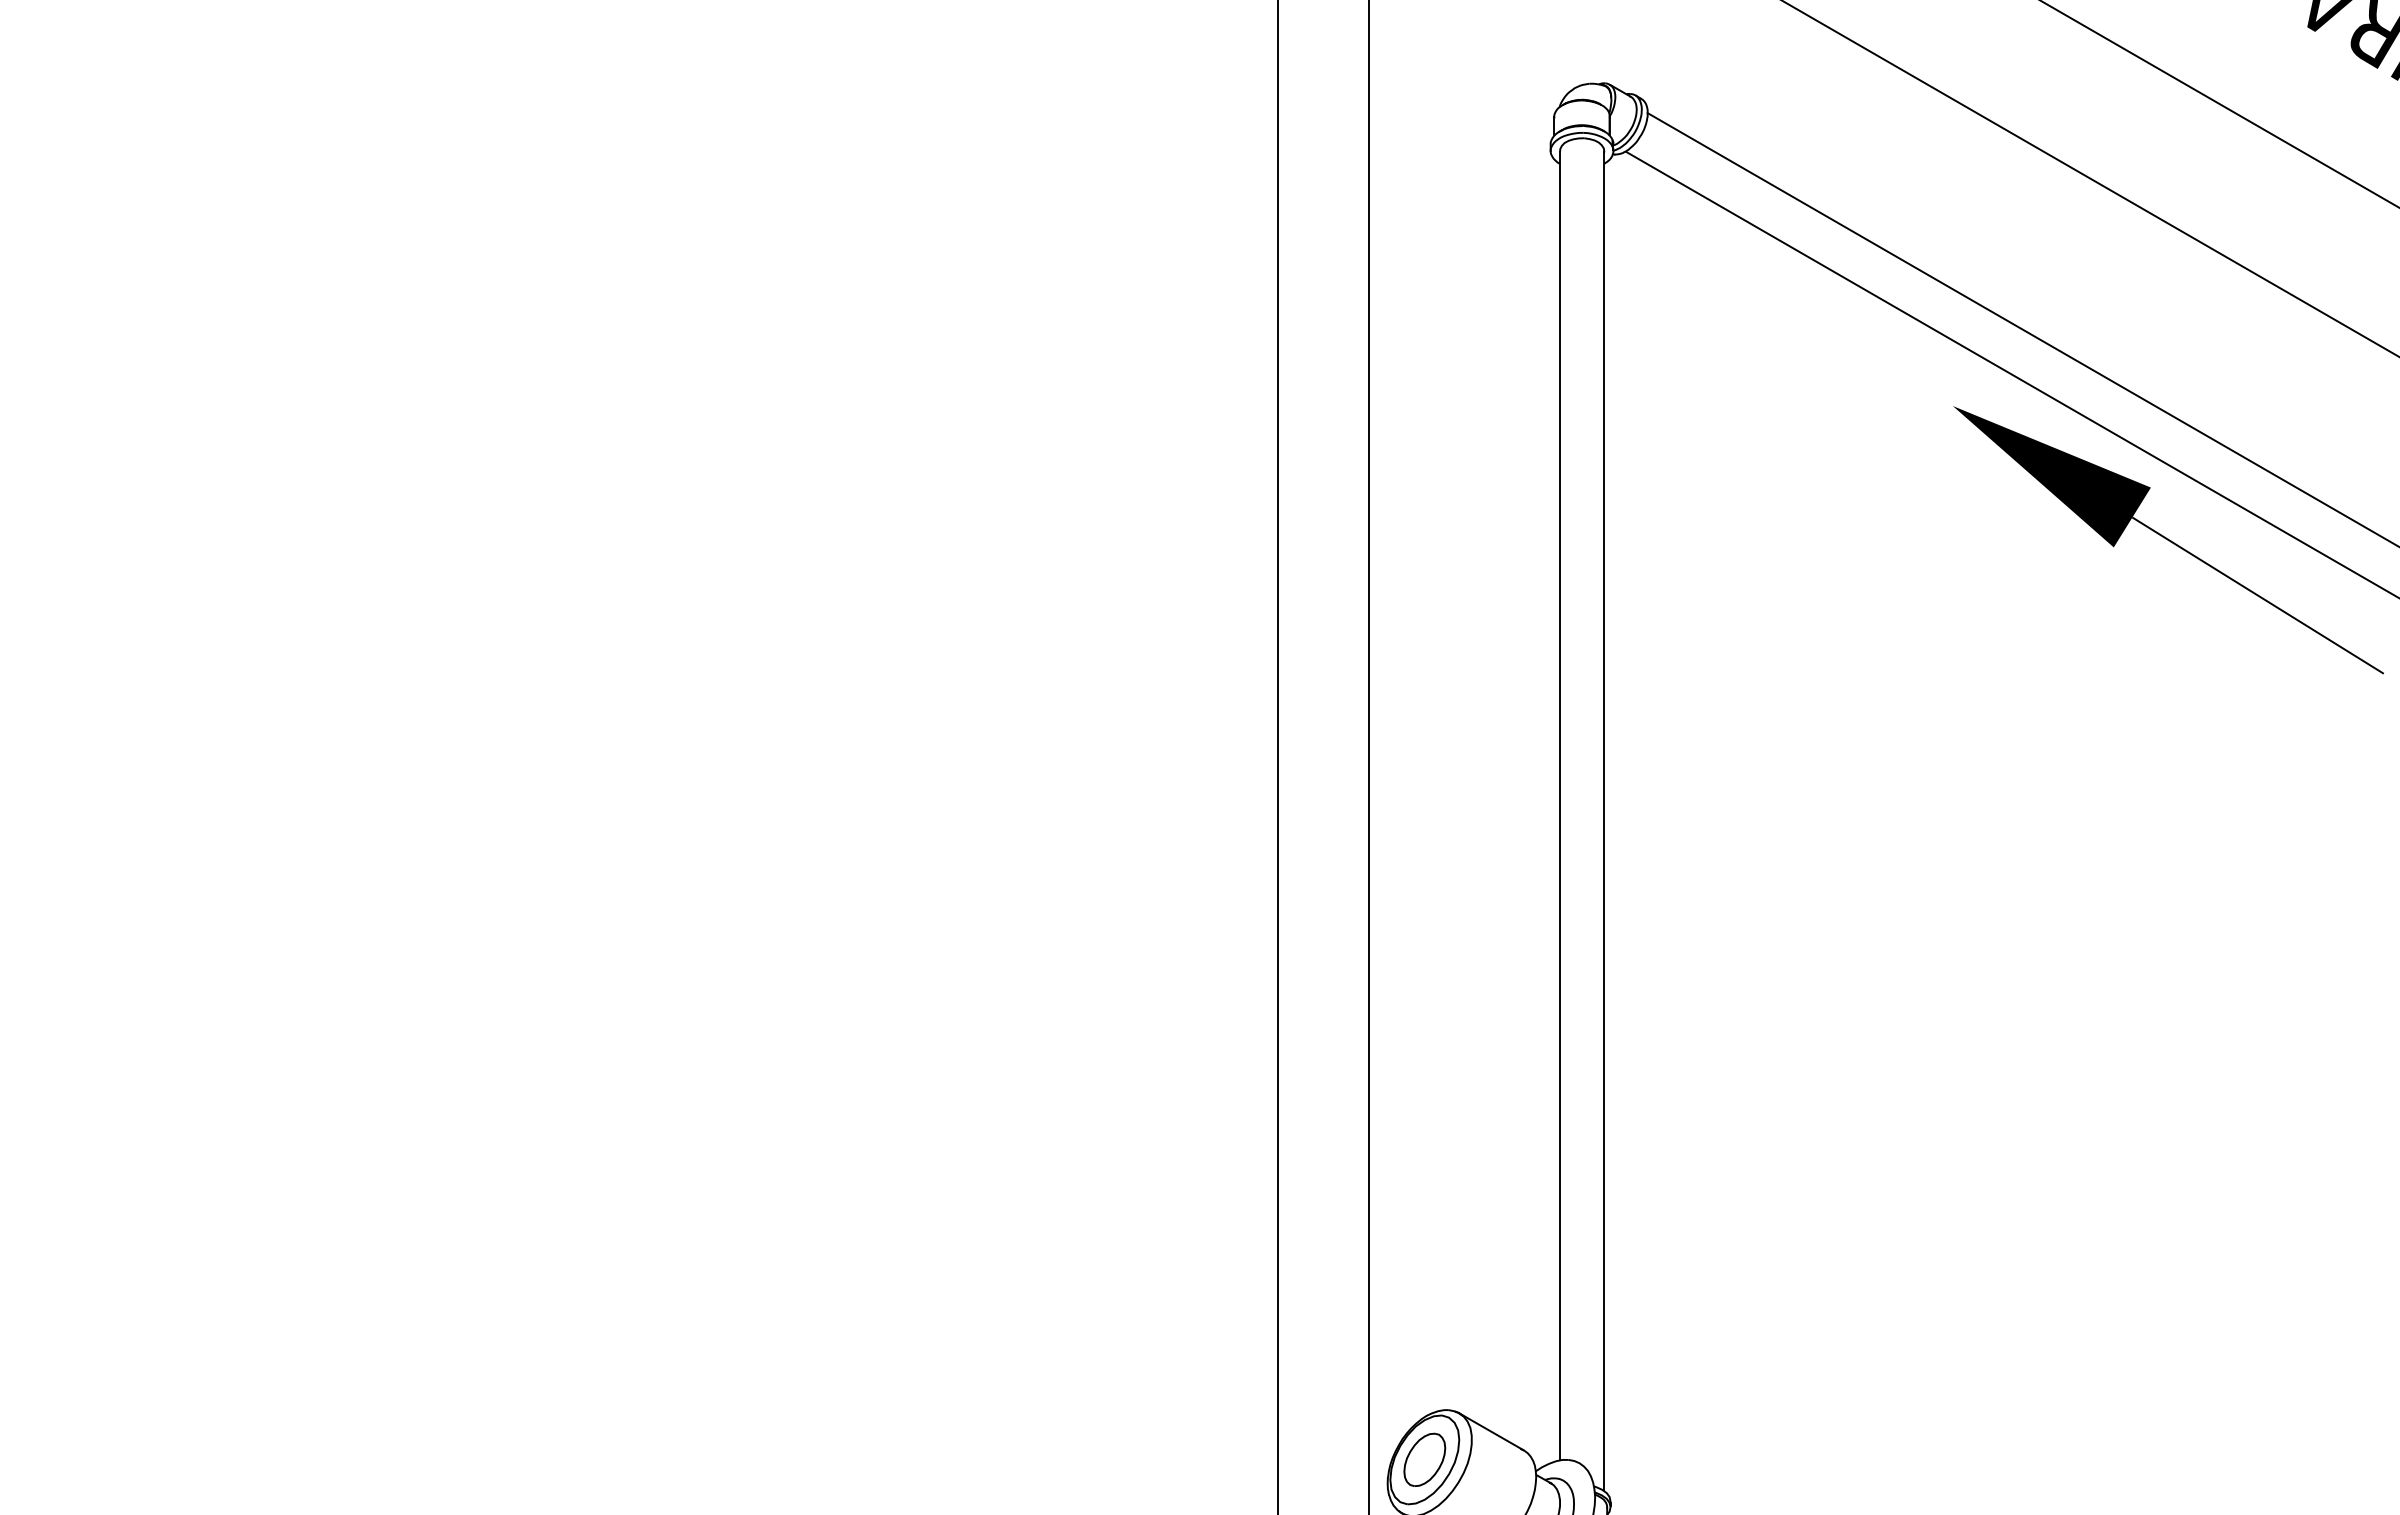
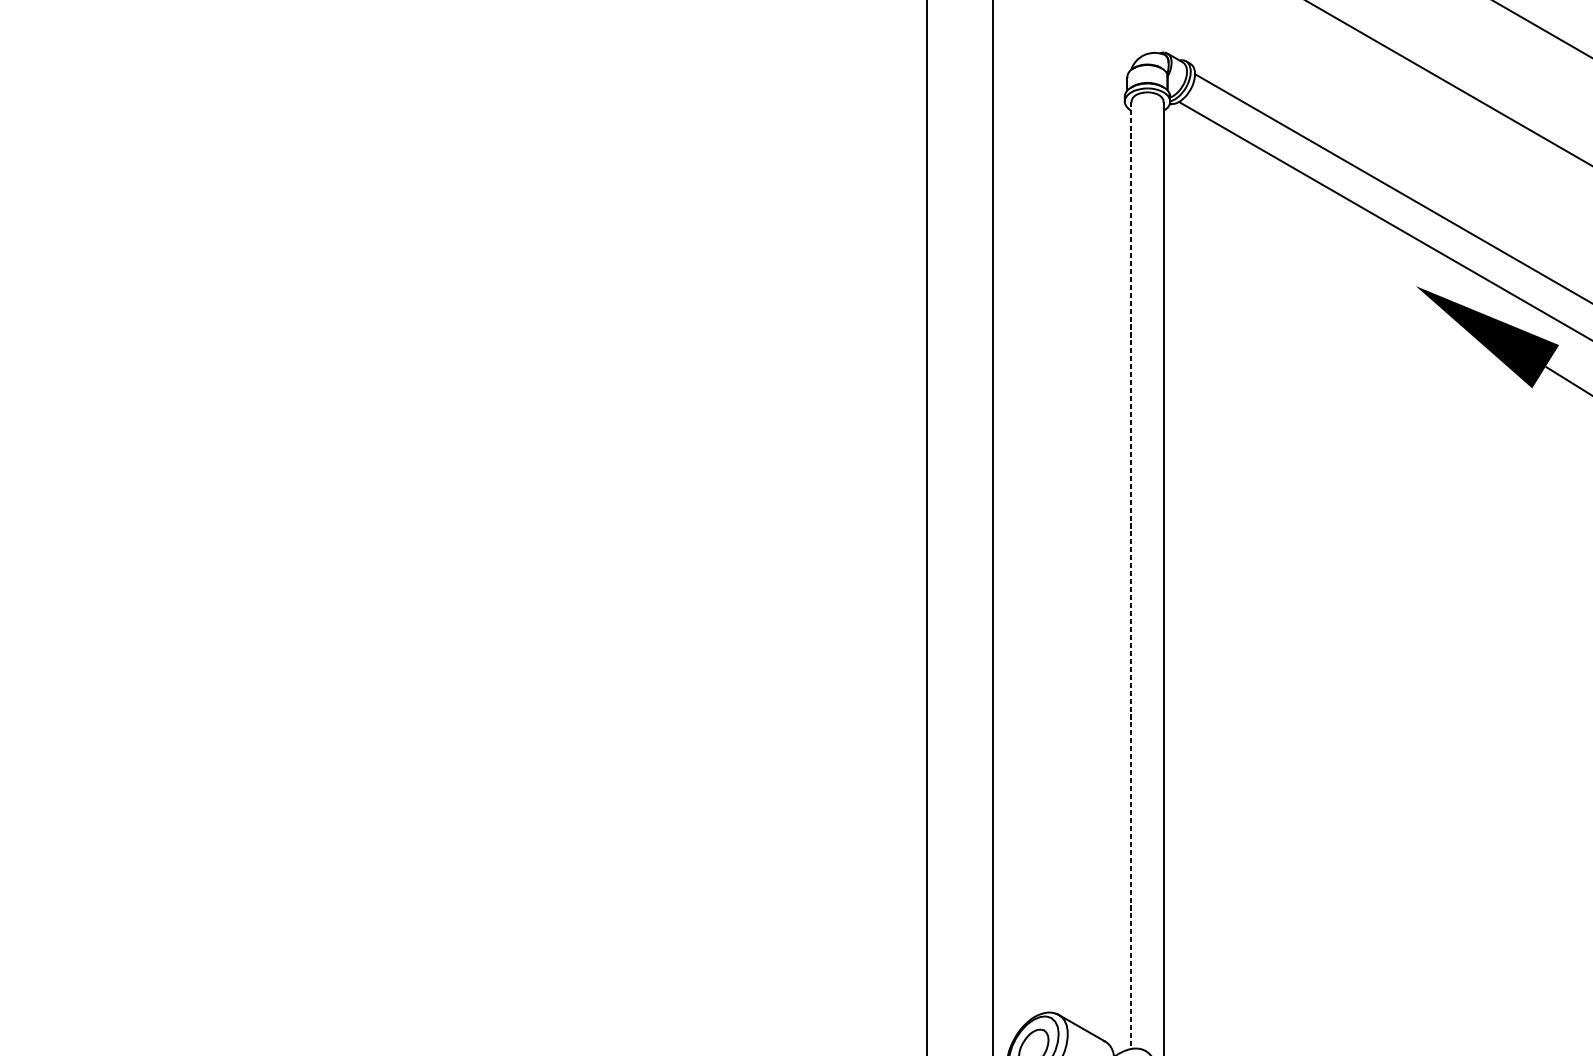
line: (1559, 805) -> (1131, 575), solid -> dashed

